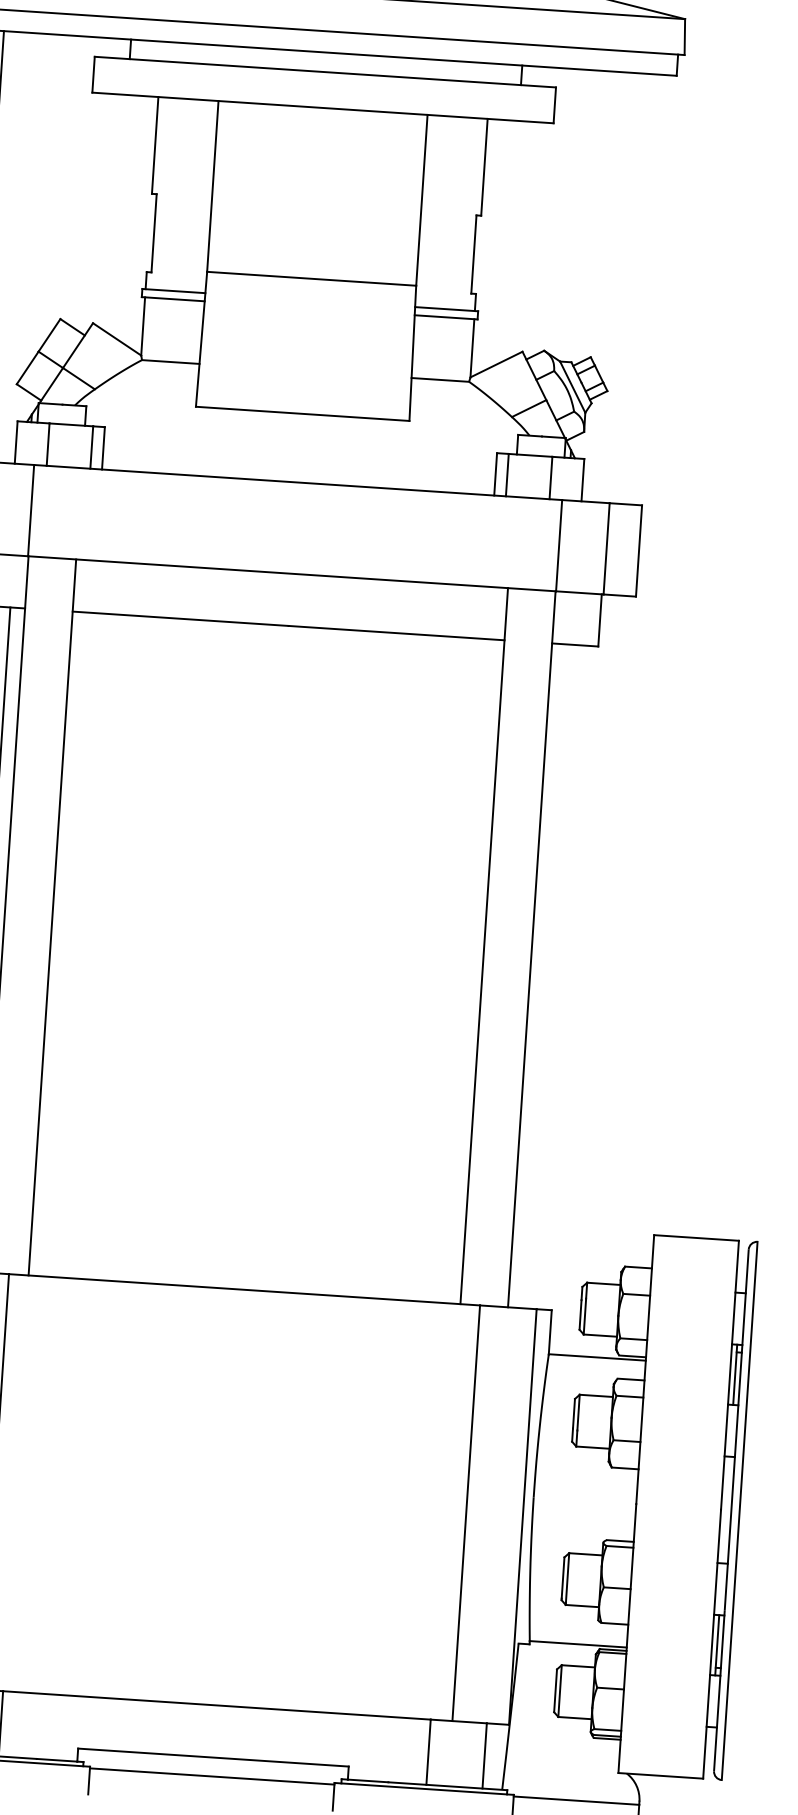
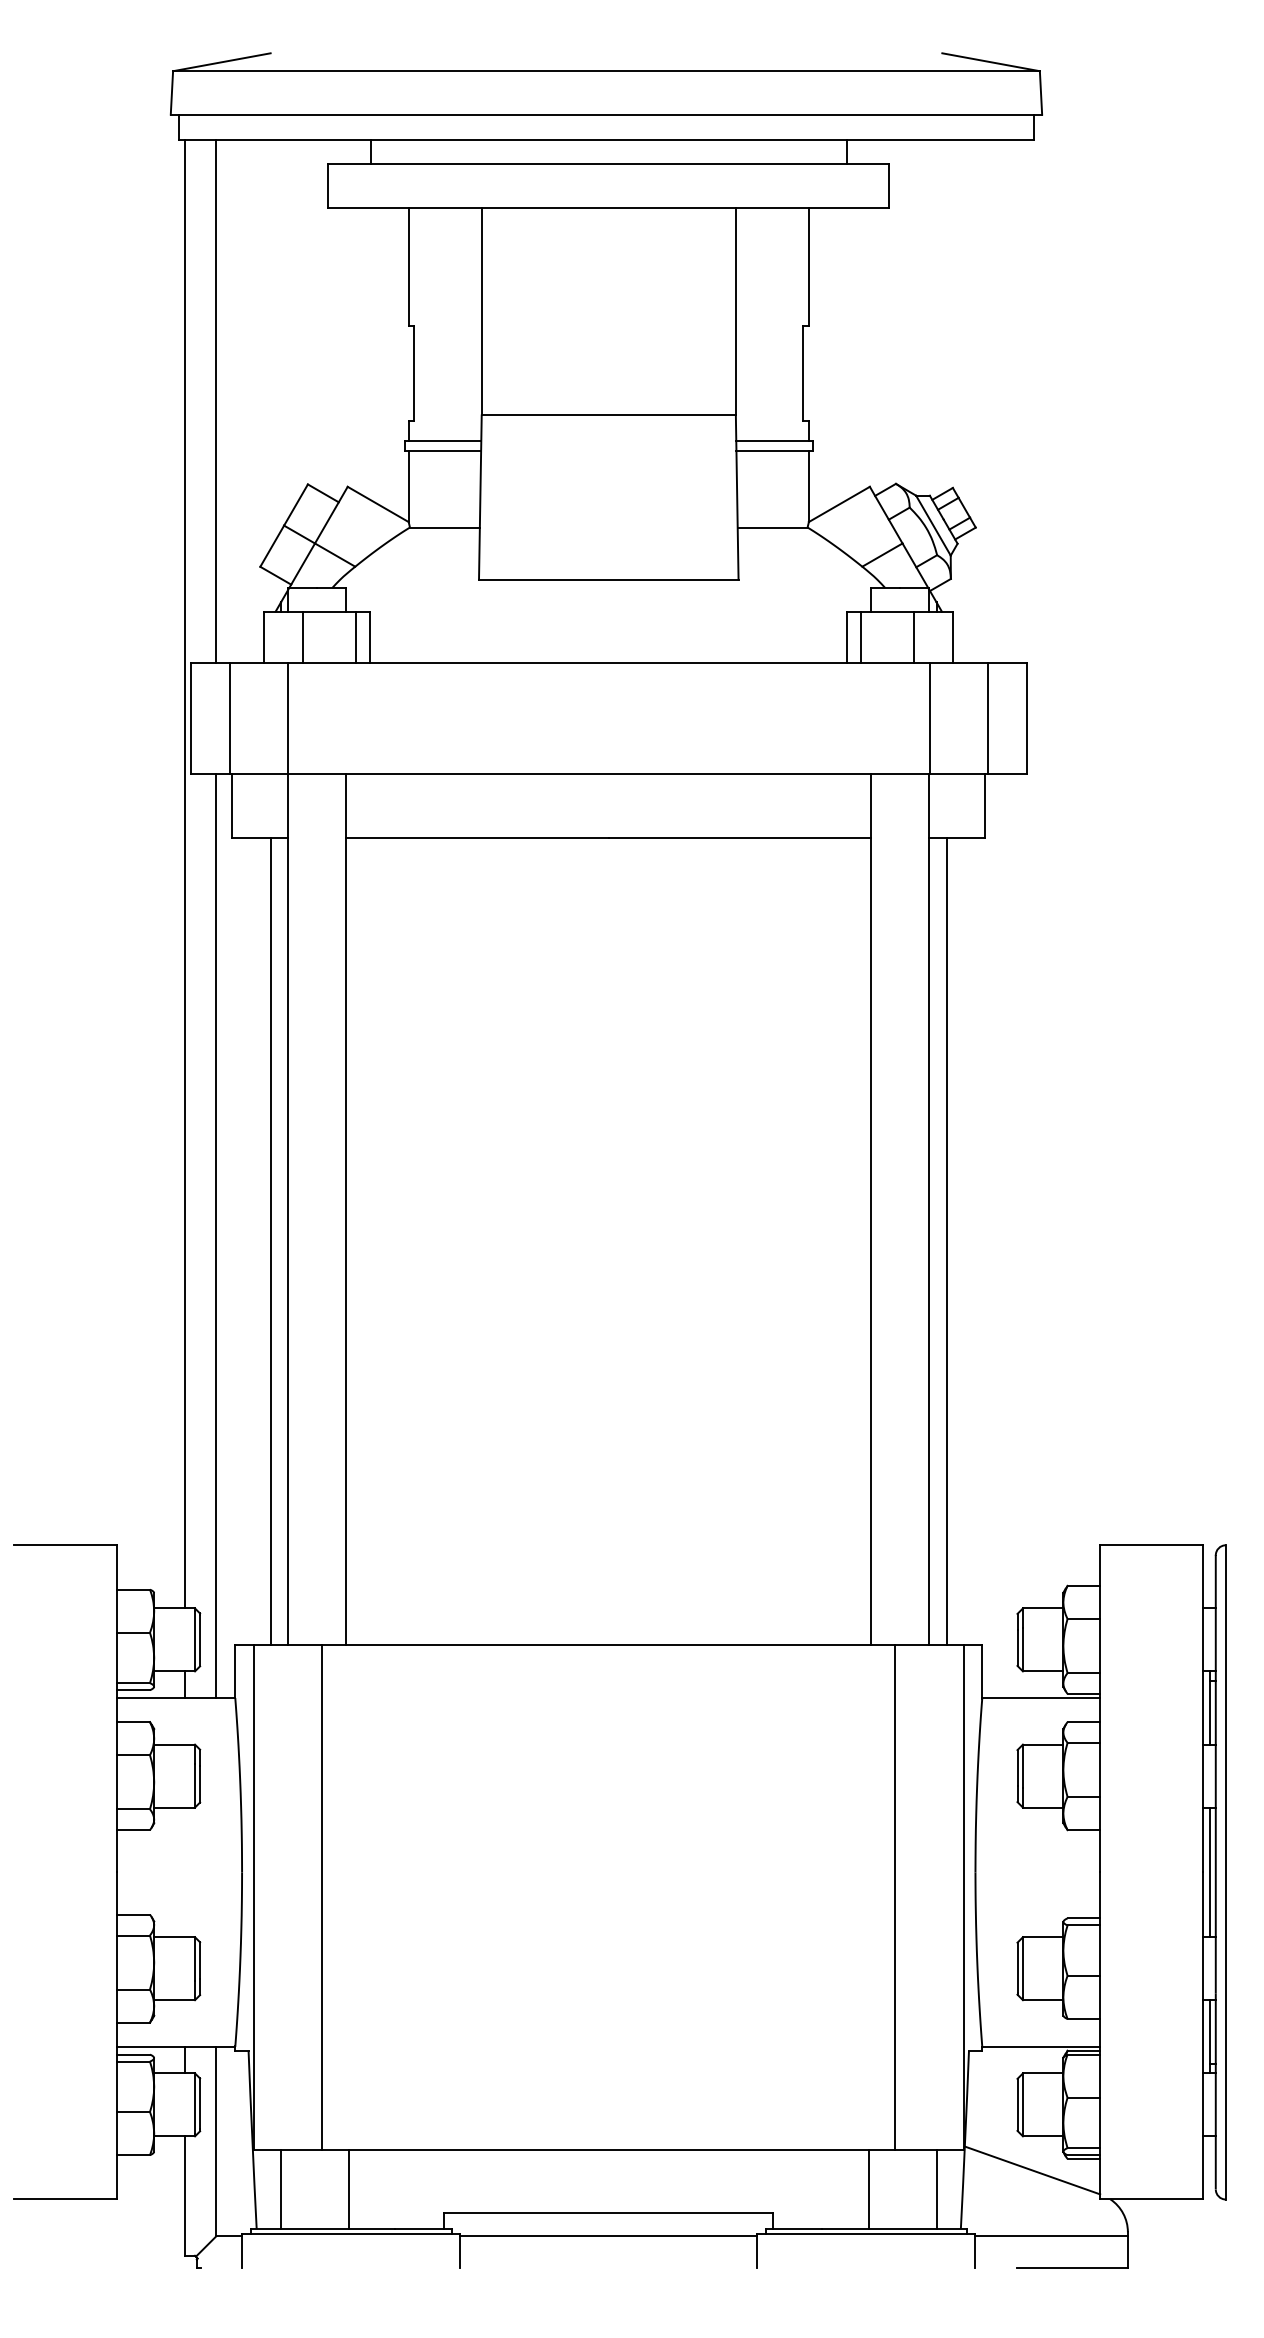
line: (545, 975) -> (947, 1240), added
line: (726, 1510) -> (1209, 1872), added
line: (564, 1745) -> (1032, 2170), added

